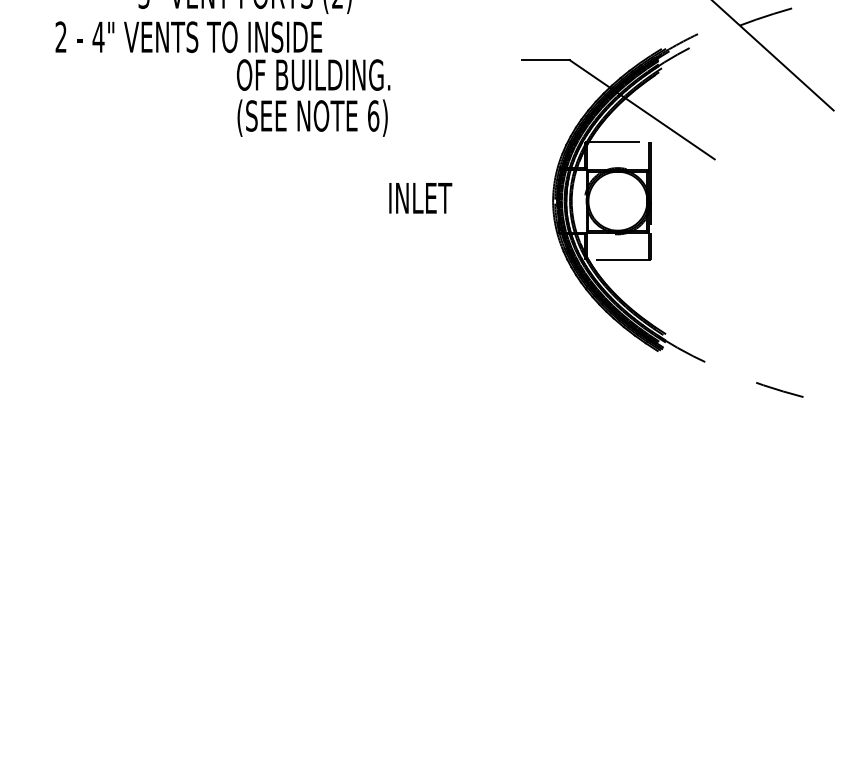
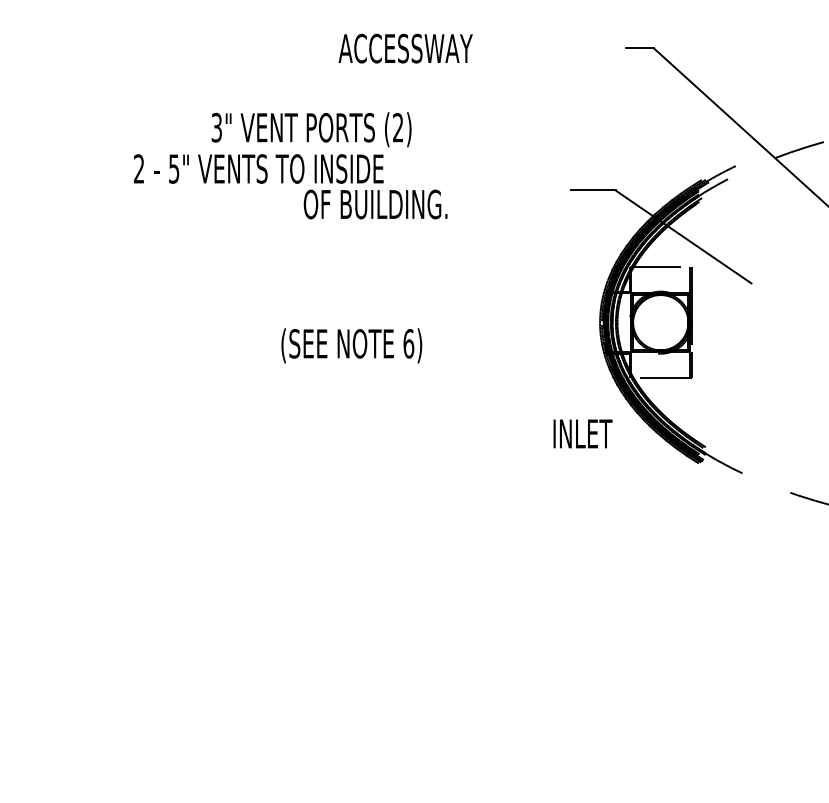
text: (97, 36) -> (173, 168), 4" -> 5"
text: (312, 117) -> (351, 345), moved
text: (420, 197) -> (582, 433), moved

